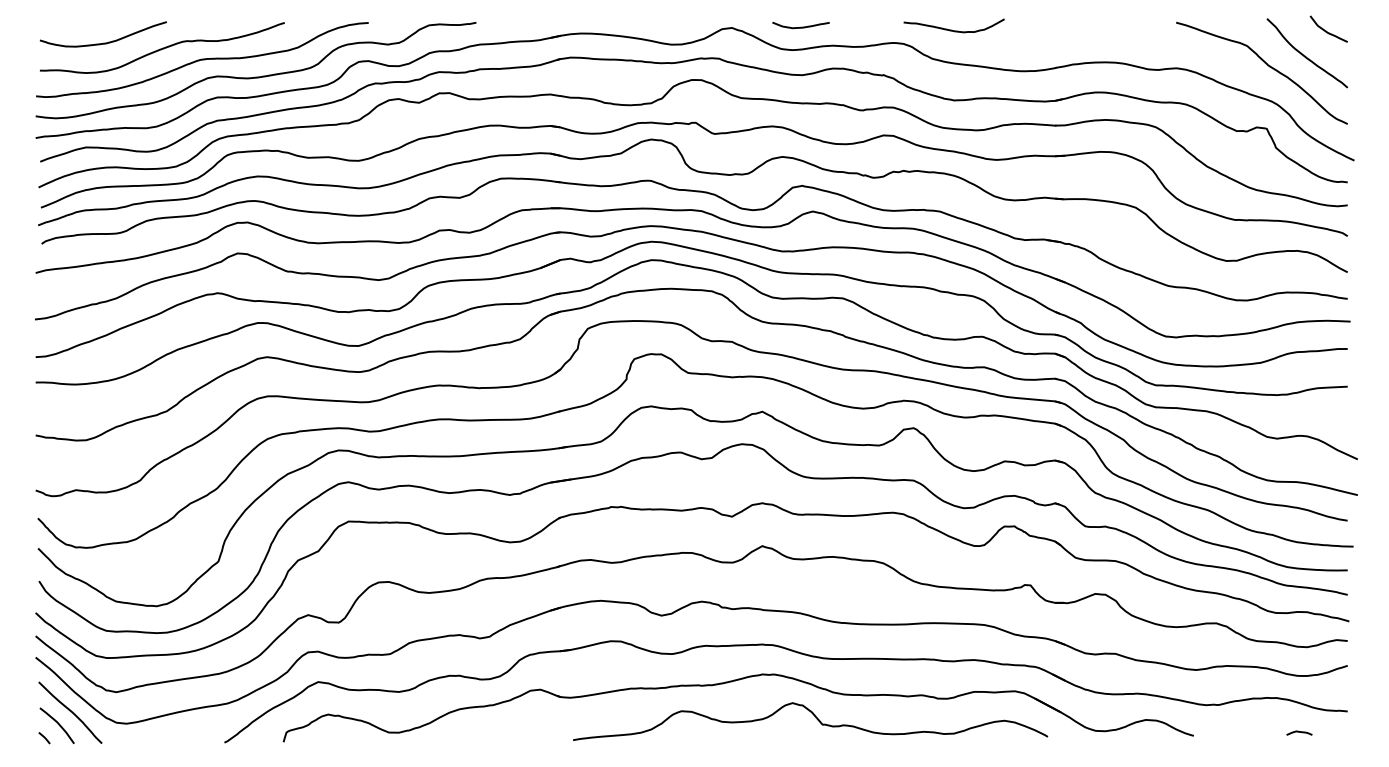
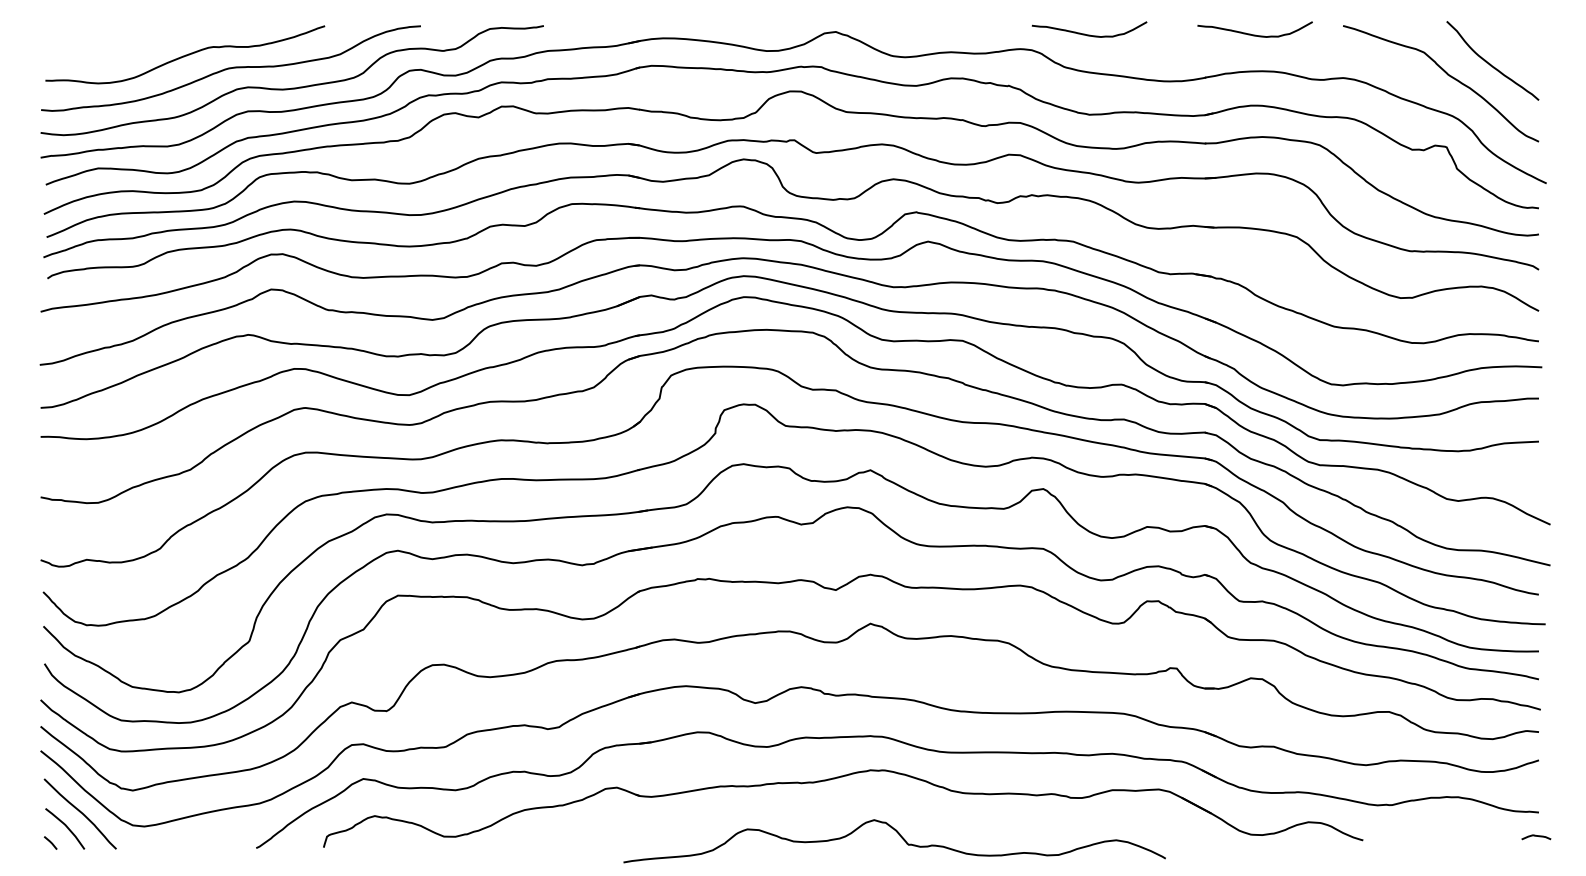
curve: (800, 26) -> (914, 30), removed
curve: (1096, 29) -> (1252, 33), added
curve: (1326, 30) -> (1514, 34), removed
curve: (103, 42) -> (118, 48), removed
curve: (816, 719) -> (901, 838), moved
curve: (1299, 732) -> (1536, 836), moved

